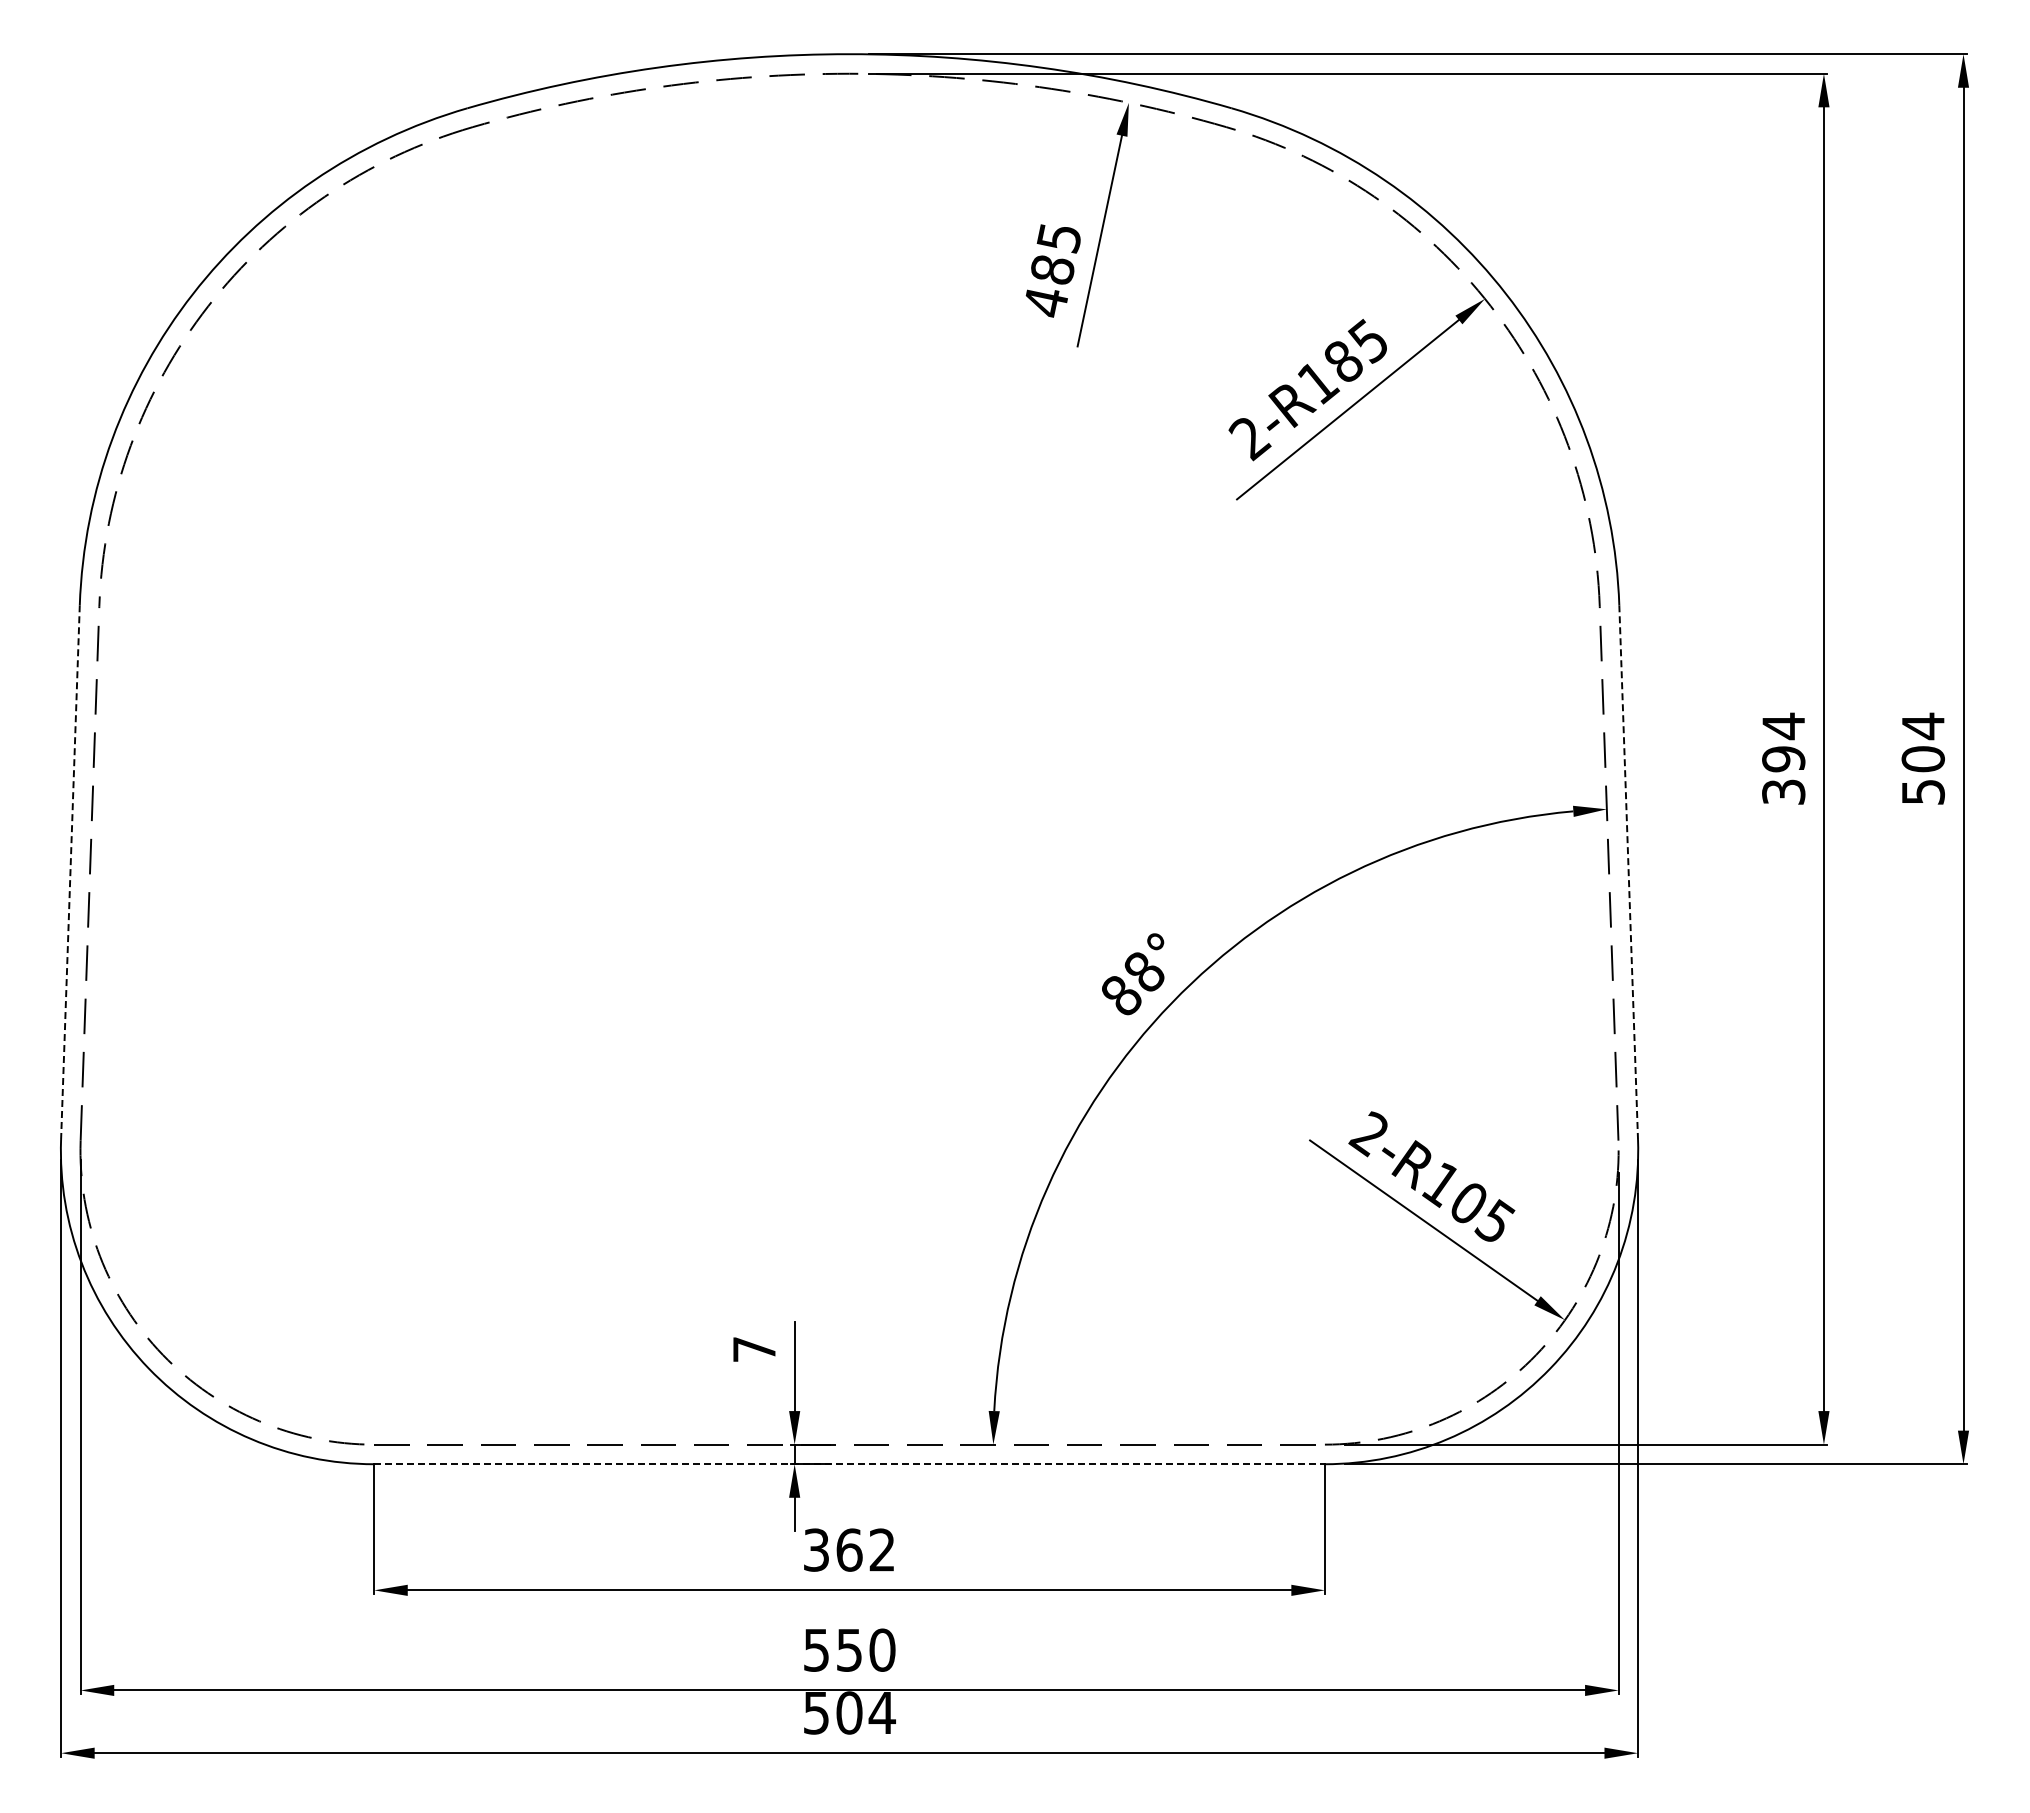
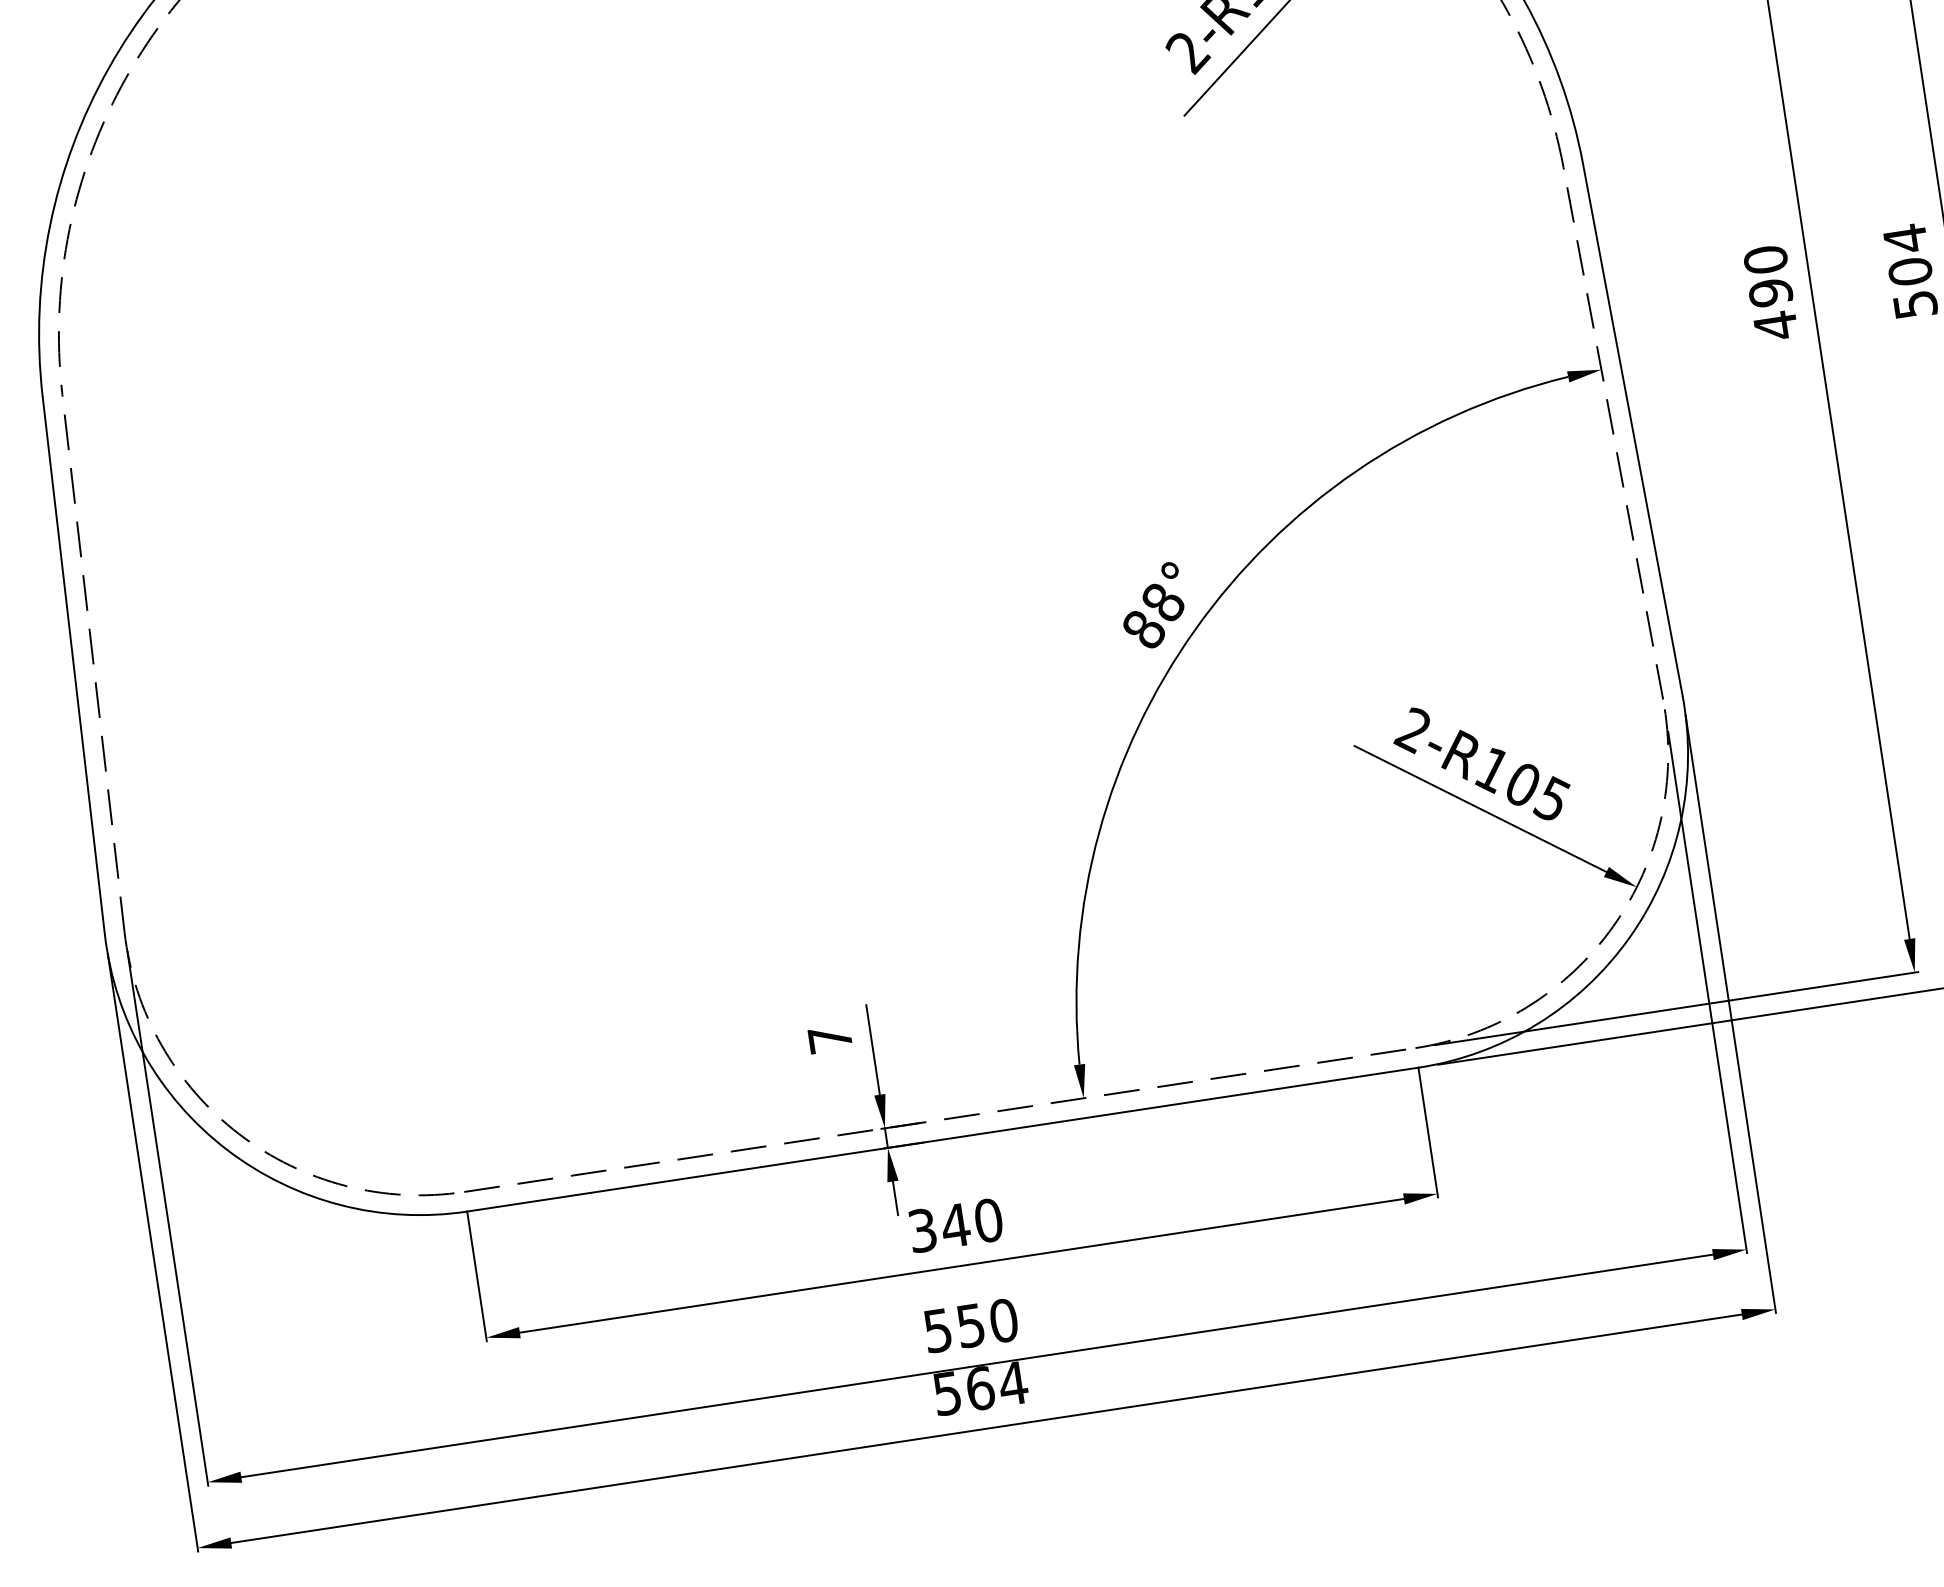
text: (1783, 758) -> (1770, 292), 394 -> 490
line: (70, 872) -> (73, 665), dashed -> solid
line: (1628, 872) -> (1632, 429), dashed -> solid
line: (850, 1464) -> (943, 1139), dashed -> solid
text: (865, 1549) -> (971, 1222), 362 -> 340
text: (849, 1712) -> (980, 1388), 504 -> 564

